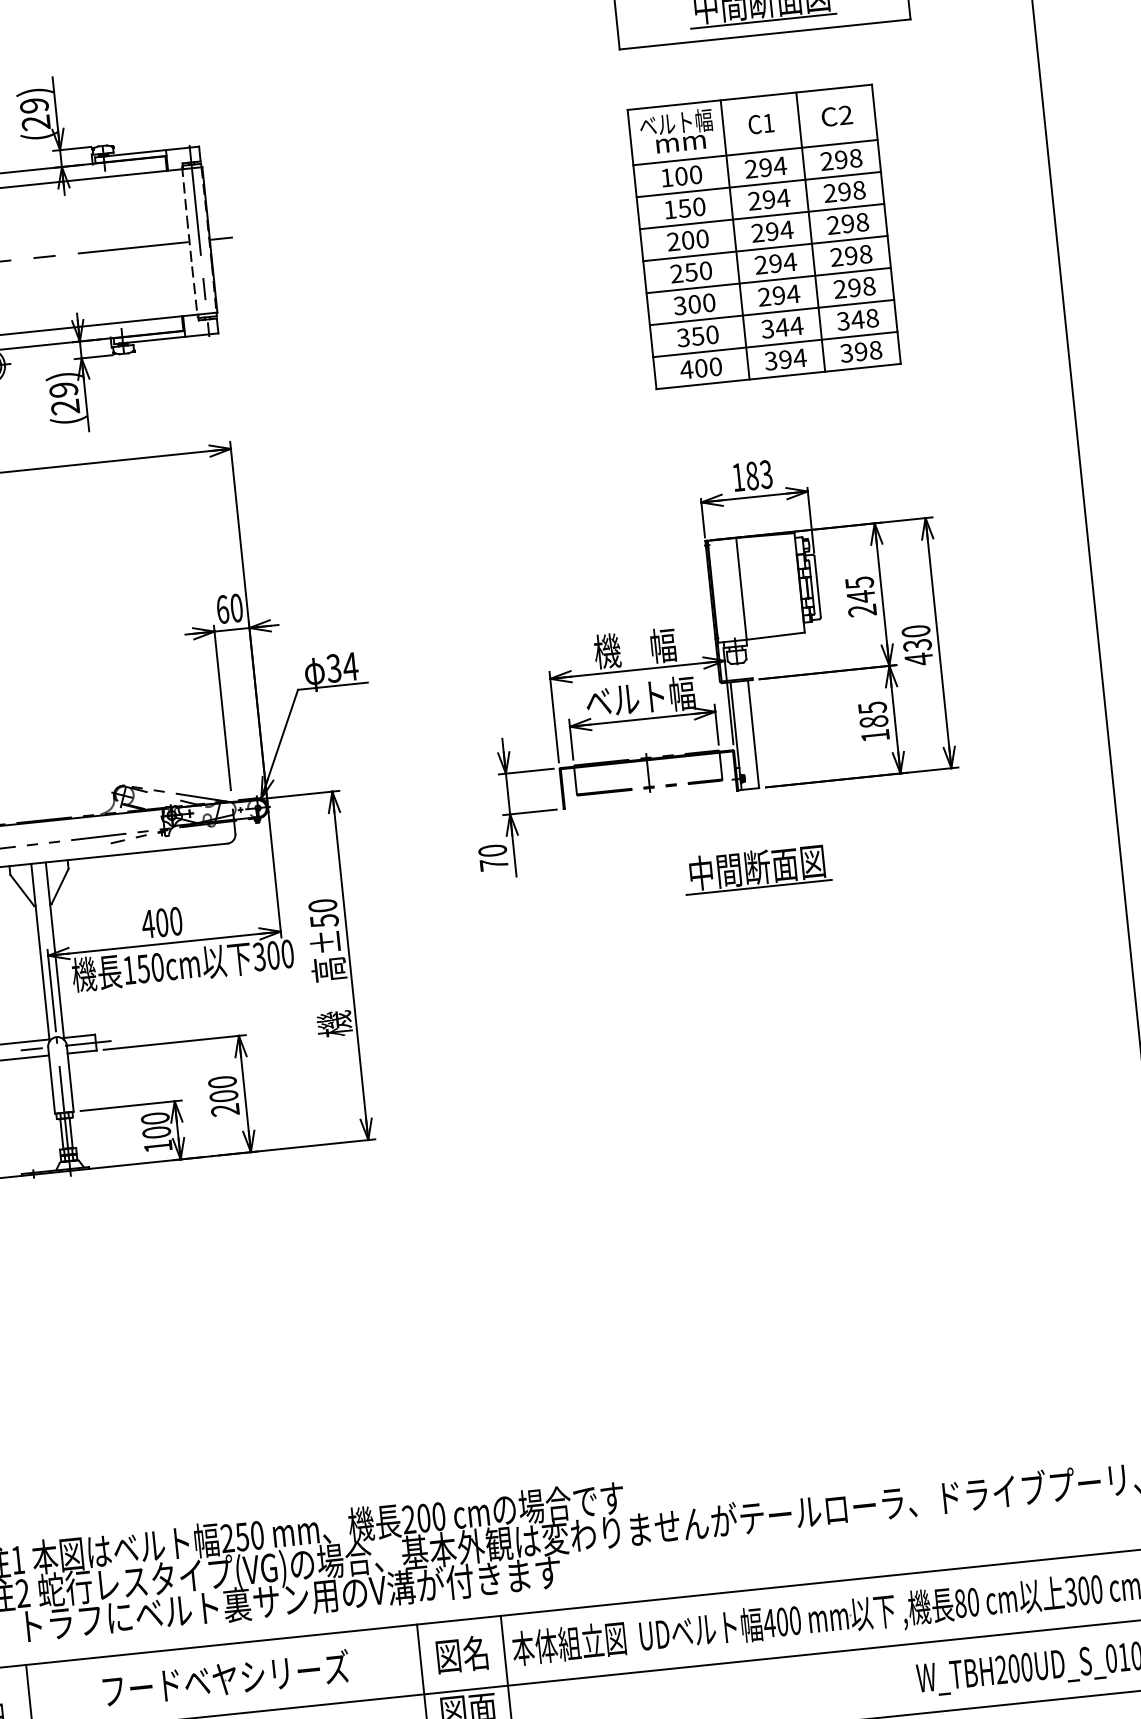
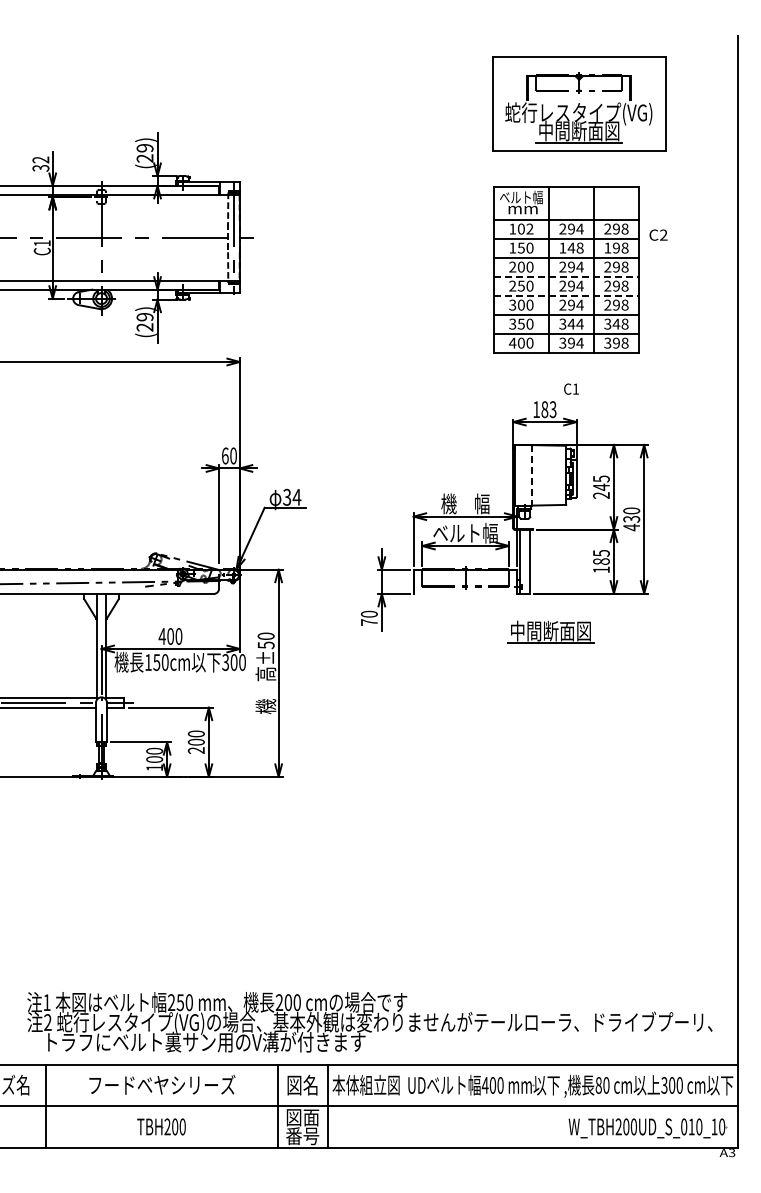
text: (836, 115) -> (658, 234), moved
text: (761, 122) -> (571, 388), moved
text: (695, 173) -> (529, 228), 100 -> 102
text: (829, 192) -> (607, 247), 298 -> 198
text: (768, 198) -> (571, 247), 294 -> 148
line: (765, 248) -> (566, 276), solid -> dashed
line: (768, 280) -> (566, 295), solid -> dashed
line: (741, 589) -> (531, 475), solid -> dashed
part: (756, 868) -> (550, 631), moved

